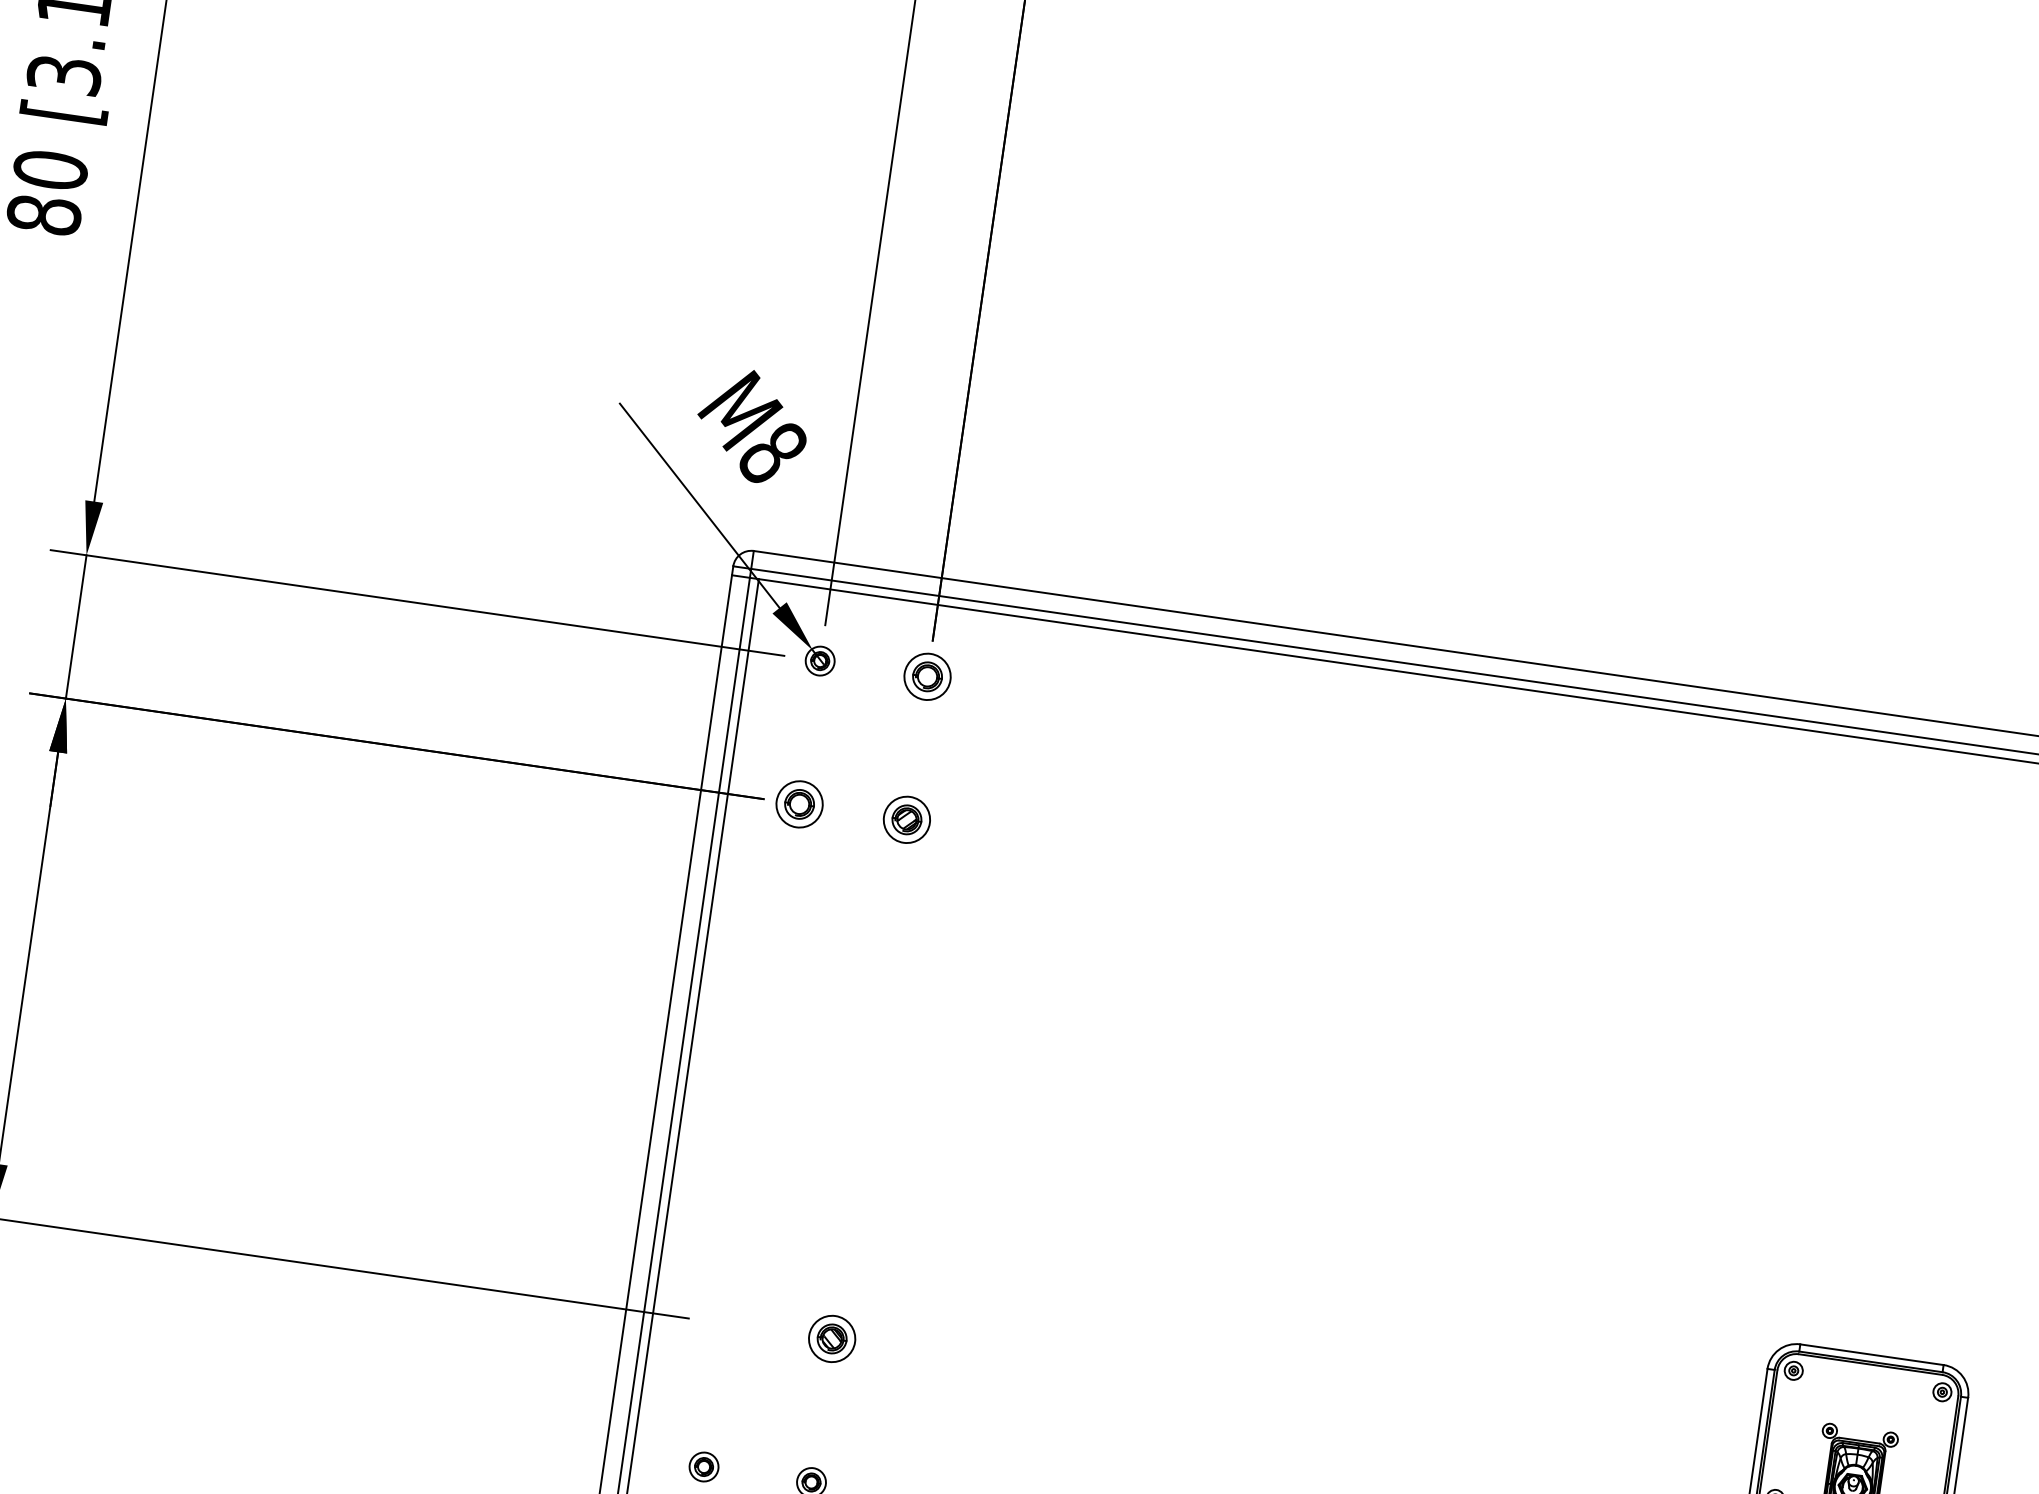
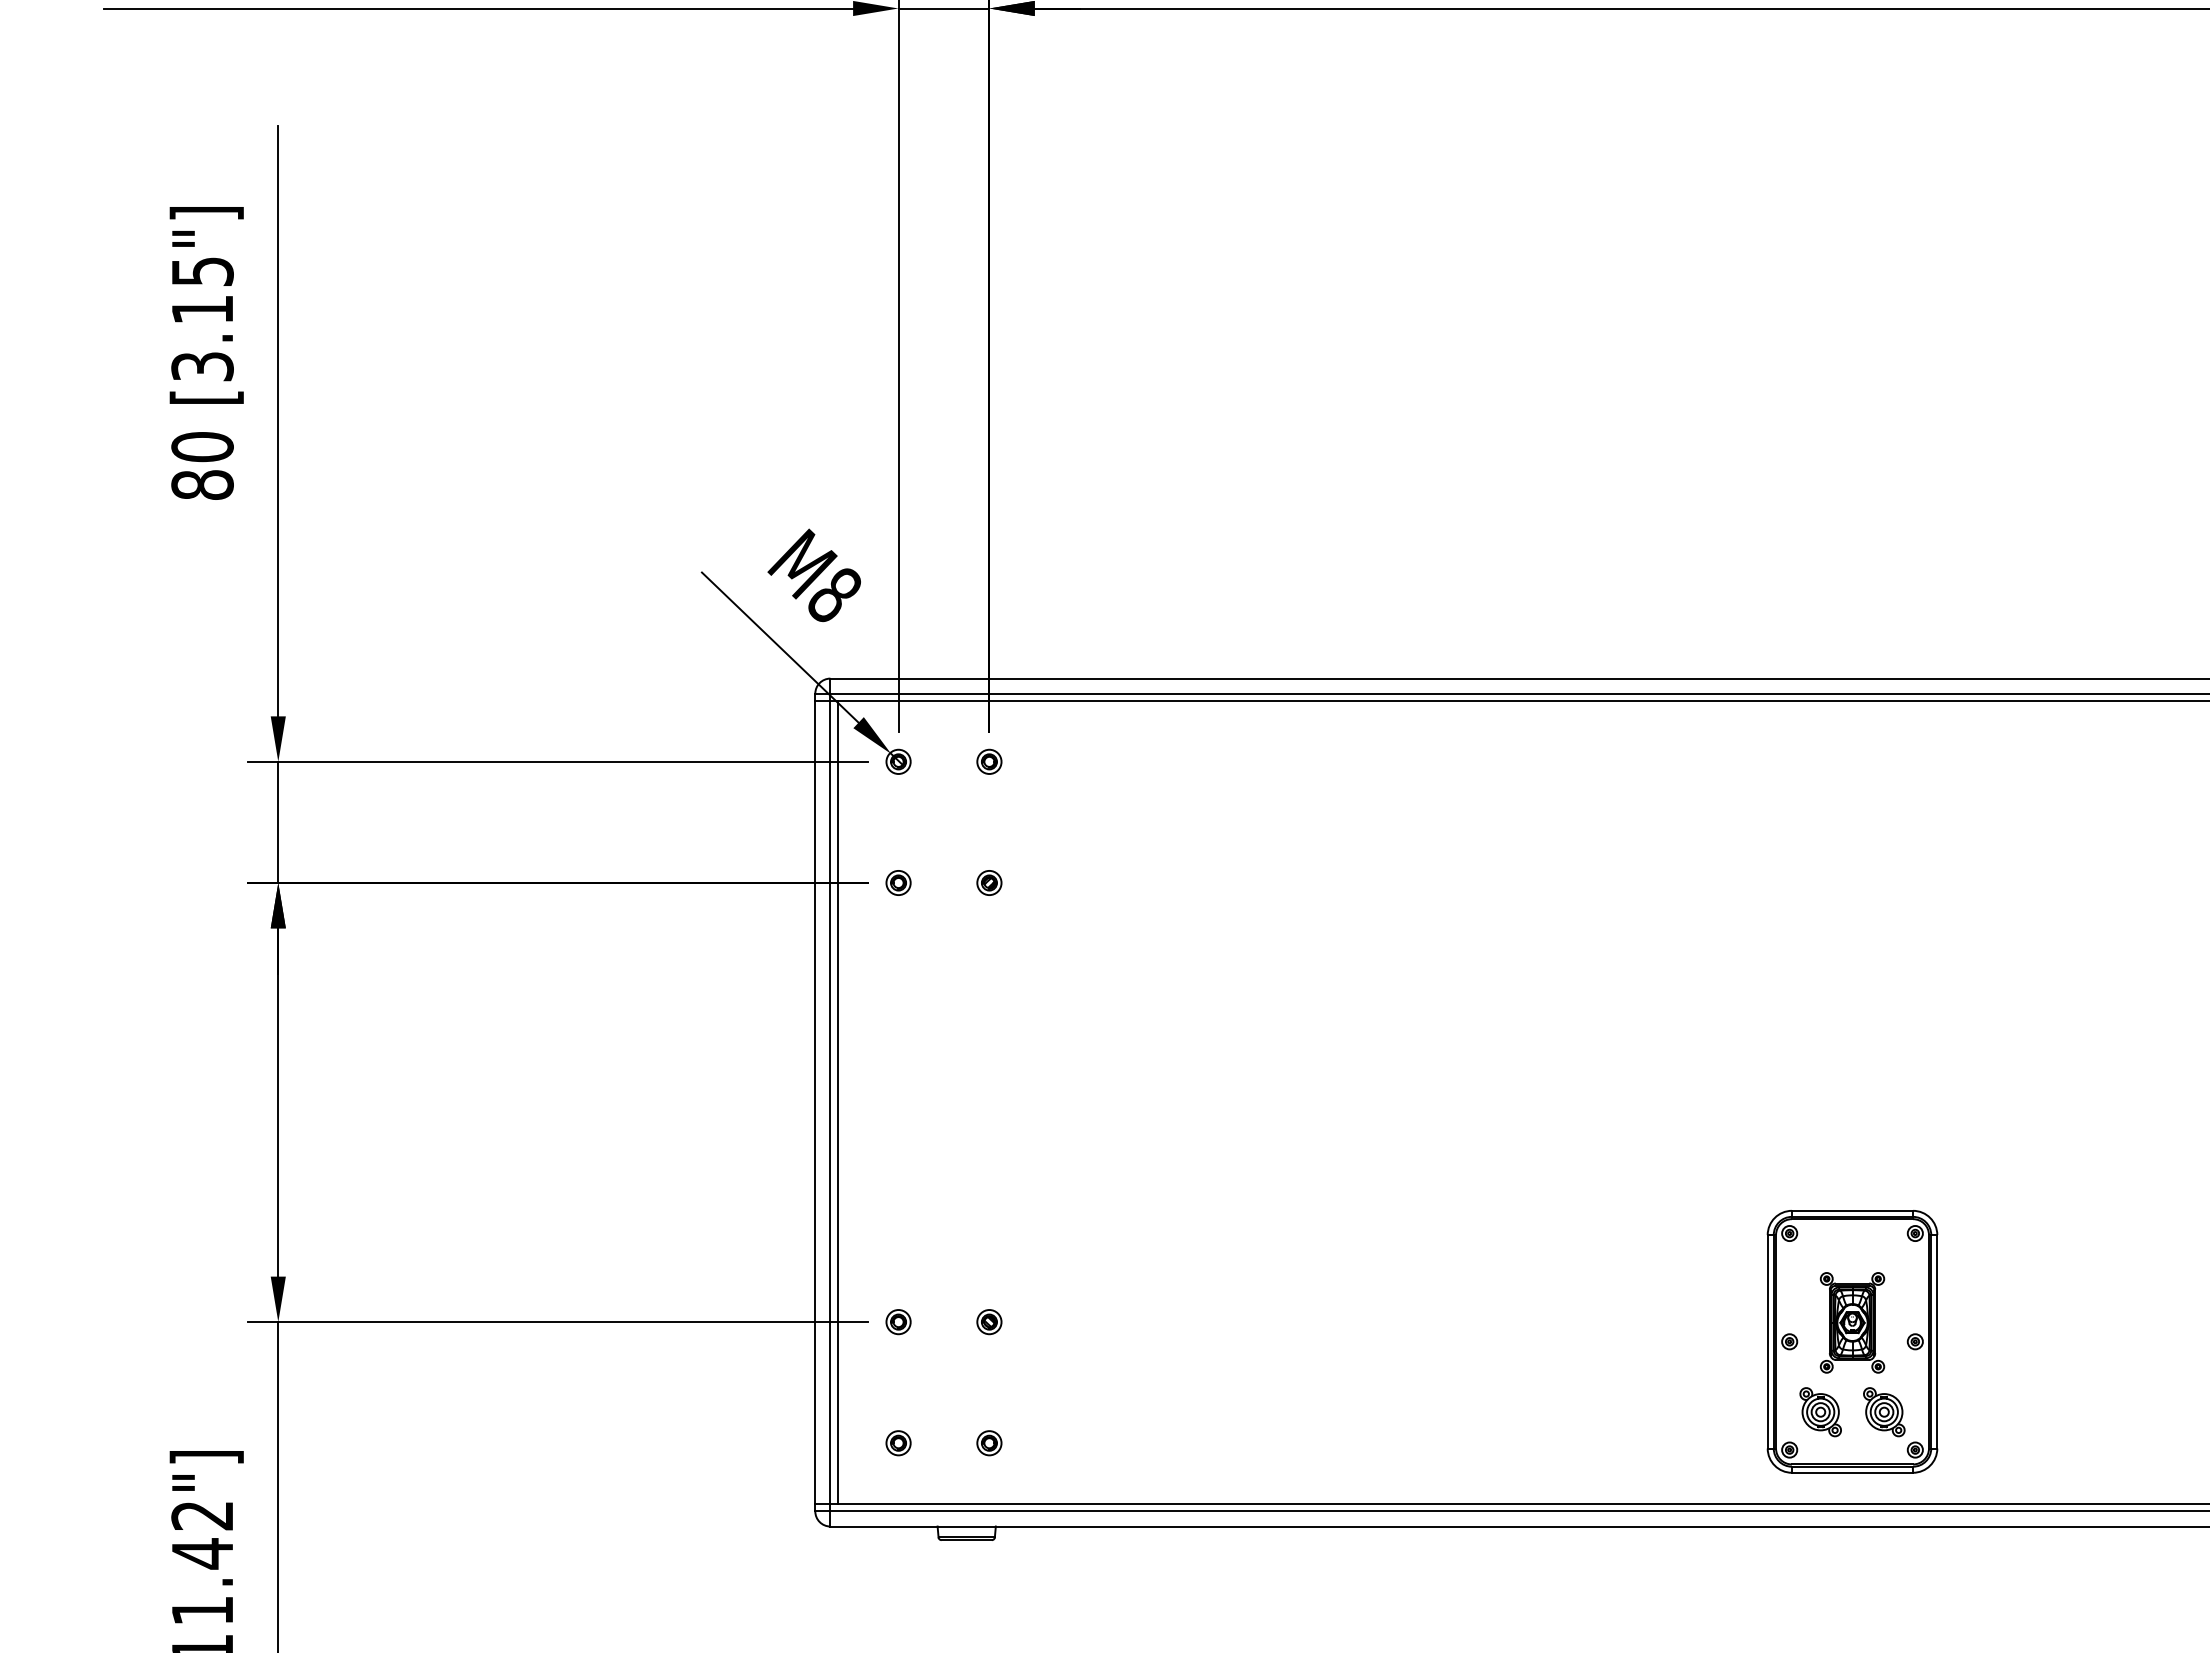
part: (927, 676) -> (989, 761), size x0.62
part: (799, 803) -> (898, 882), size x0.62
part: (907, 819) -> (989, 882), size x0.62
part: (724, 1324) -> (898, 1322), added
part: (832, 1339) -> (989, 1322), size x0.62

